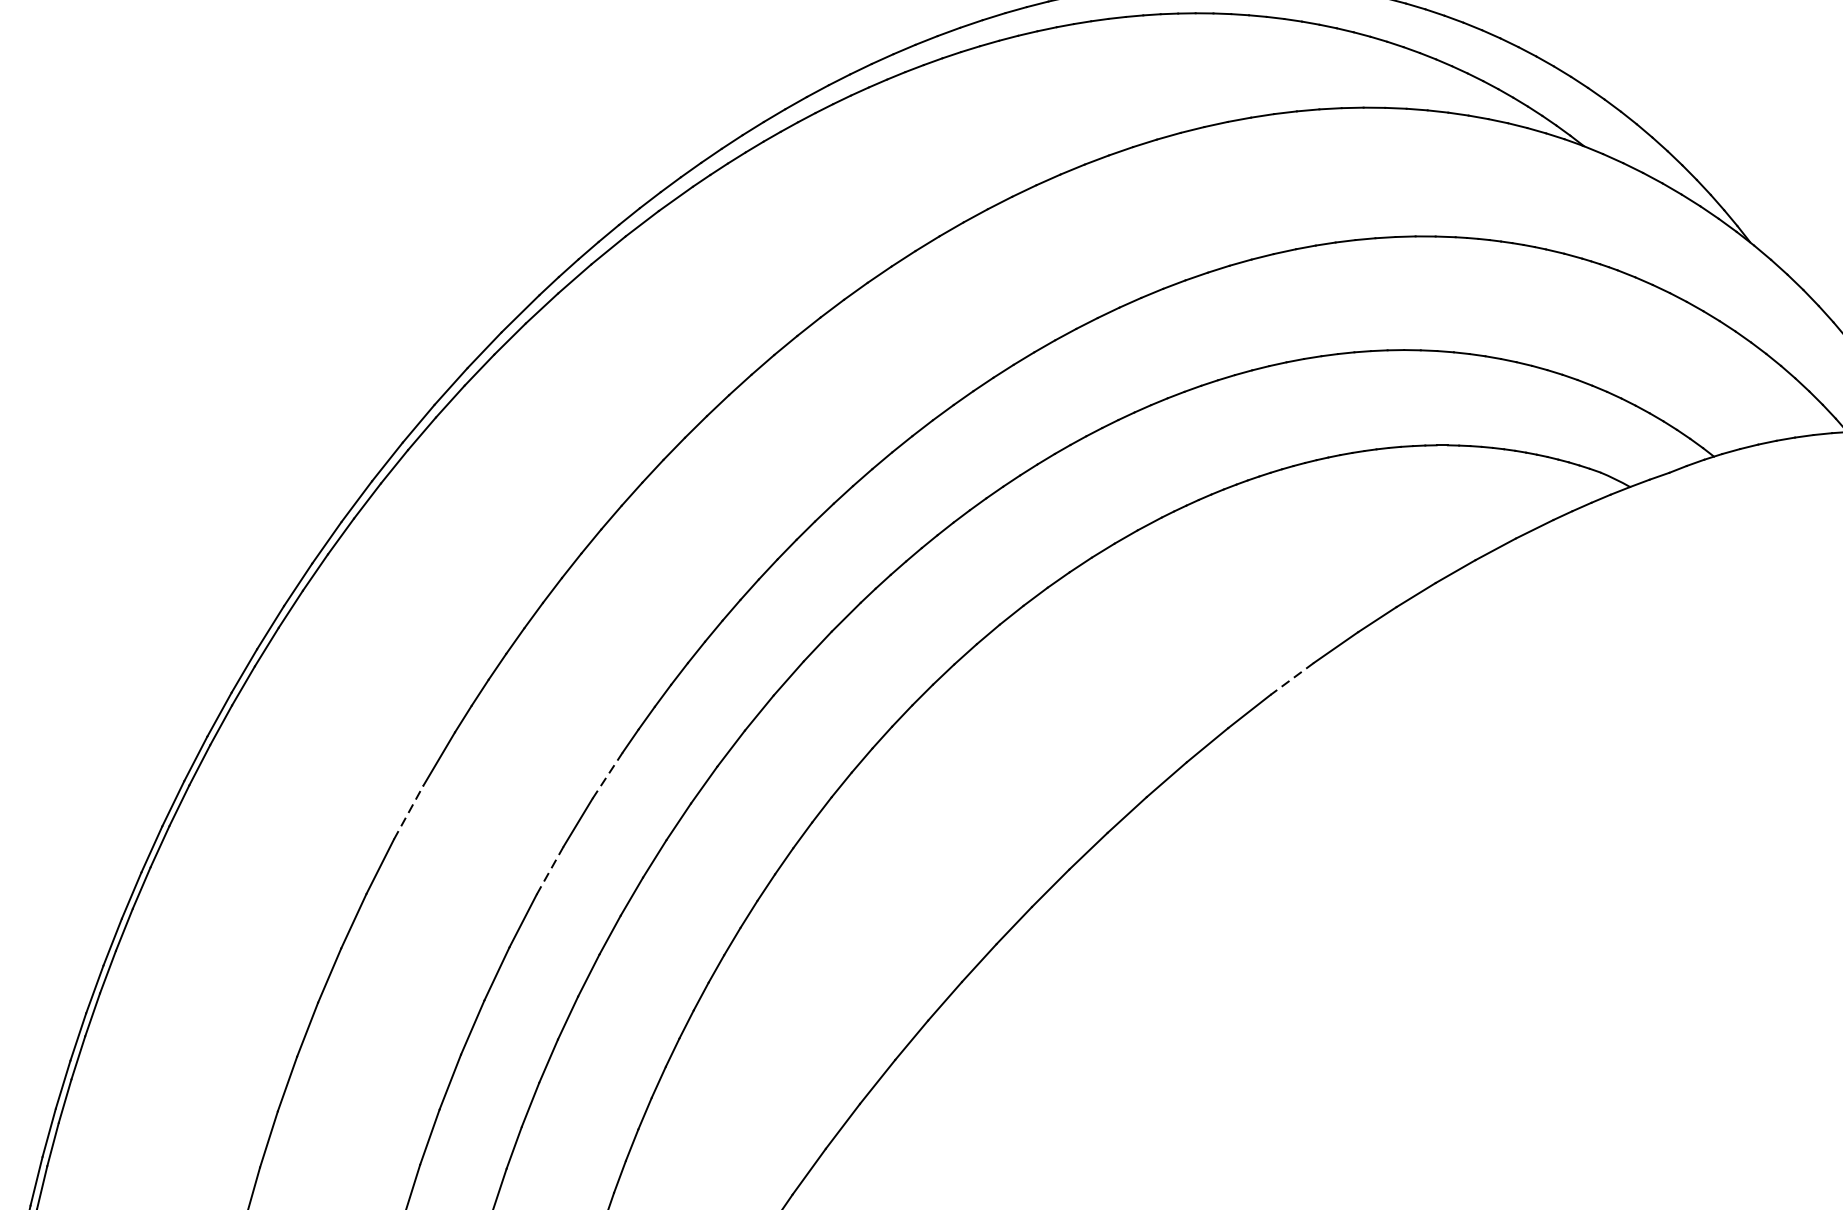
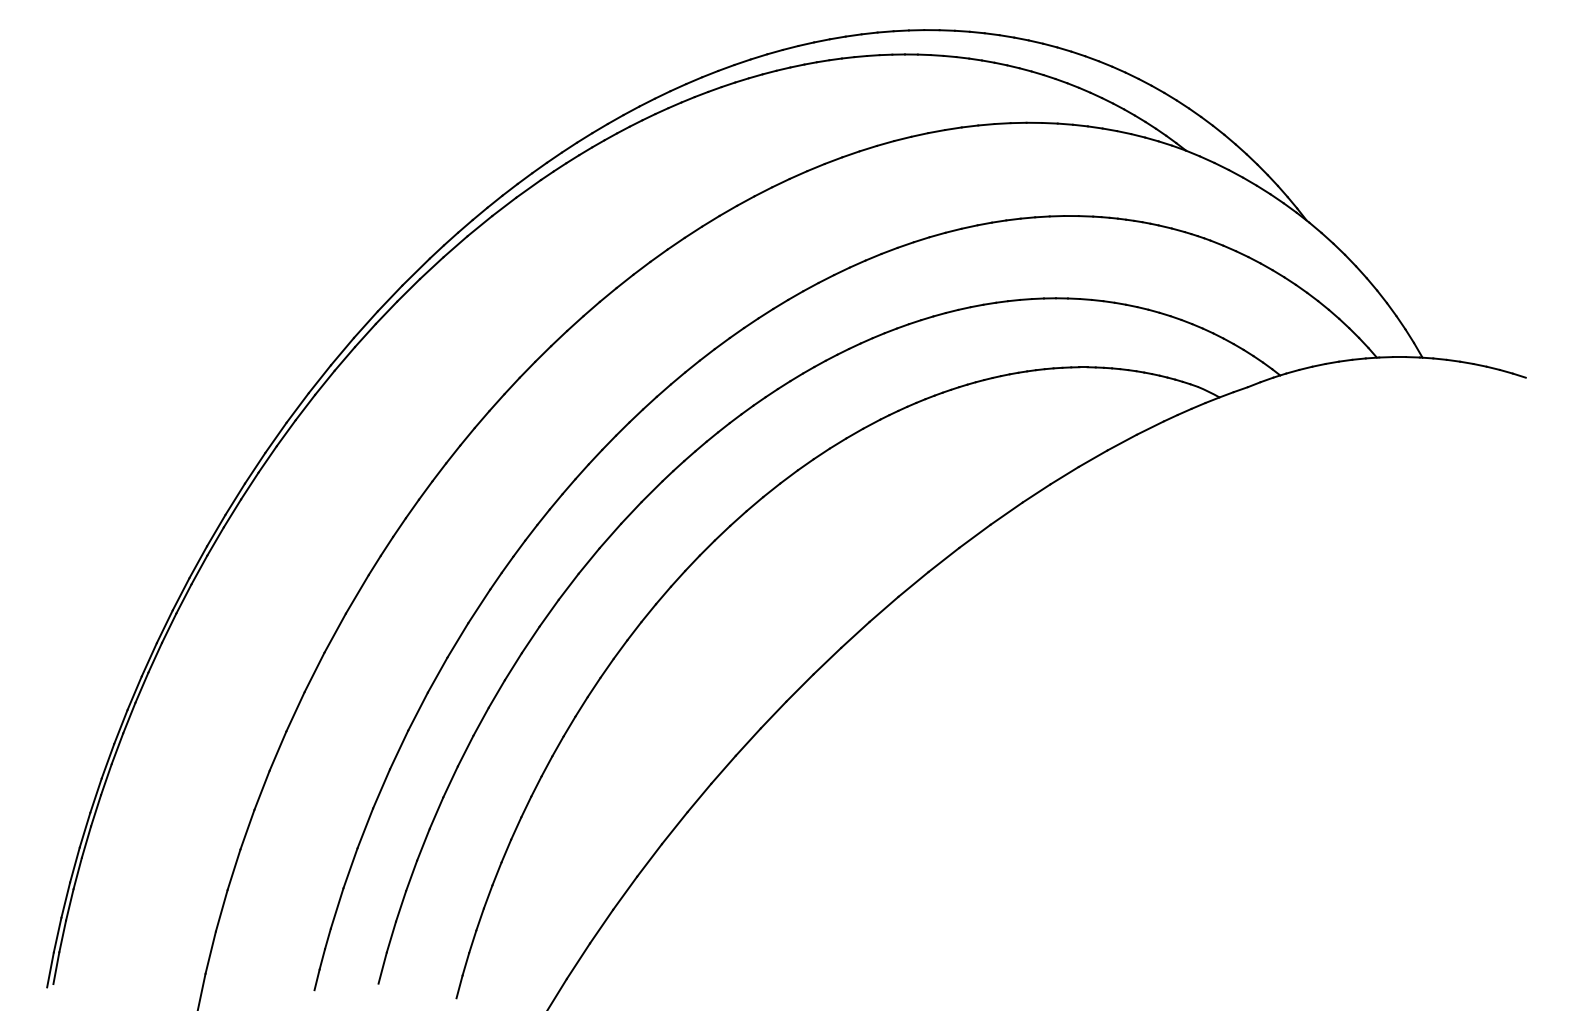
line: (1291, 679) -> (974, 536), dashed -> solid
line: (607, 774) -> (479, 605), dashed -> solid
line: (409, 811) -> (335, 632), dashed -> solid
line: (549, 869) -> (437, 674), dashed -> solid

